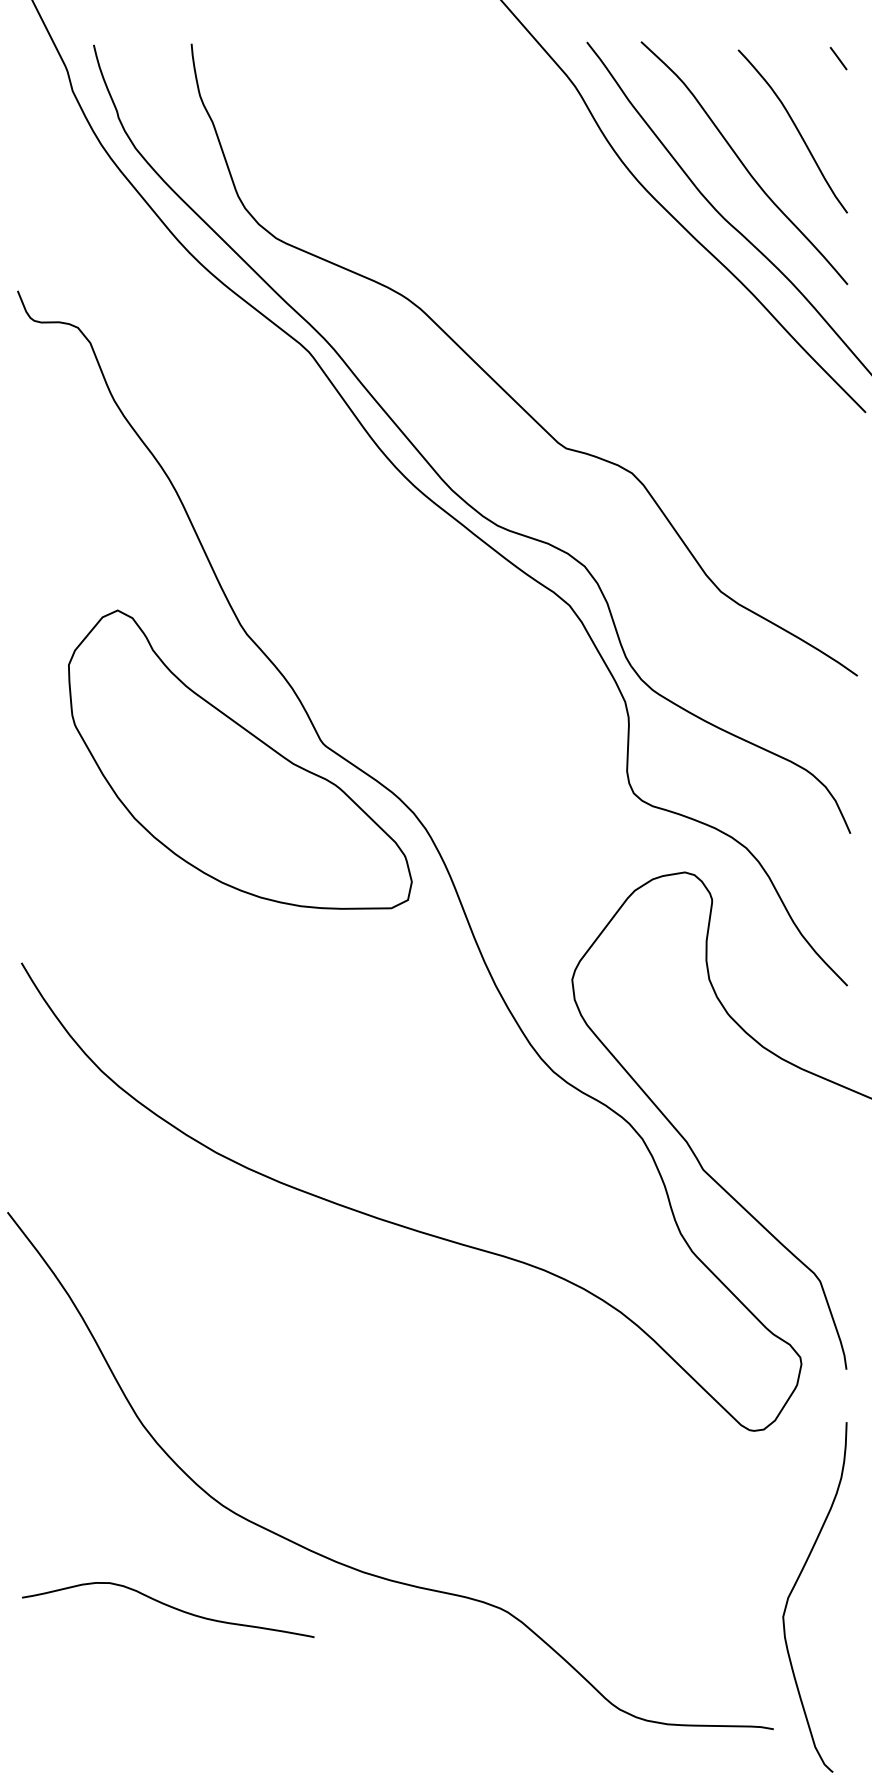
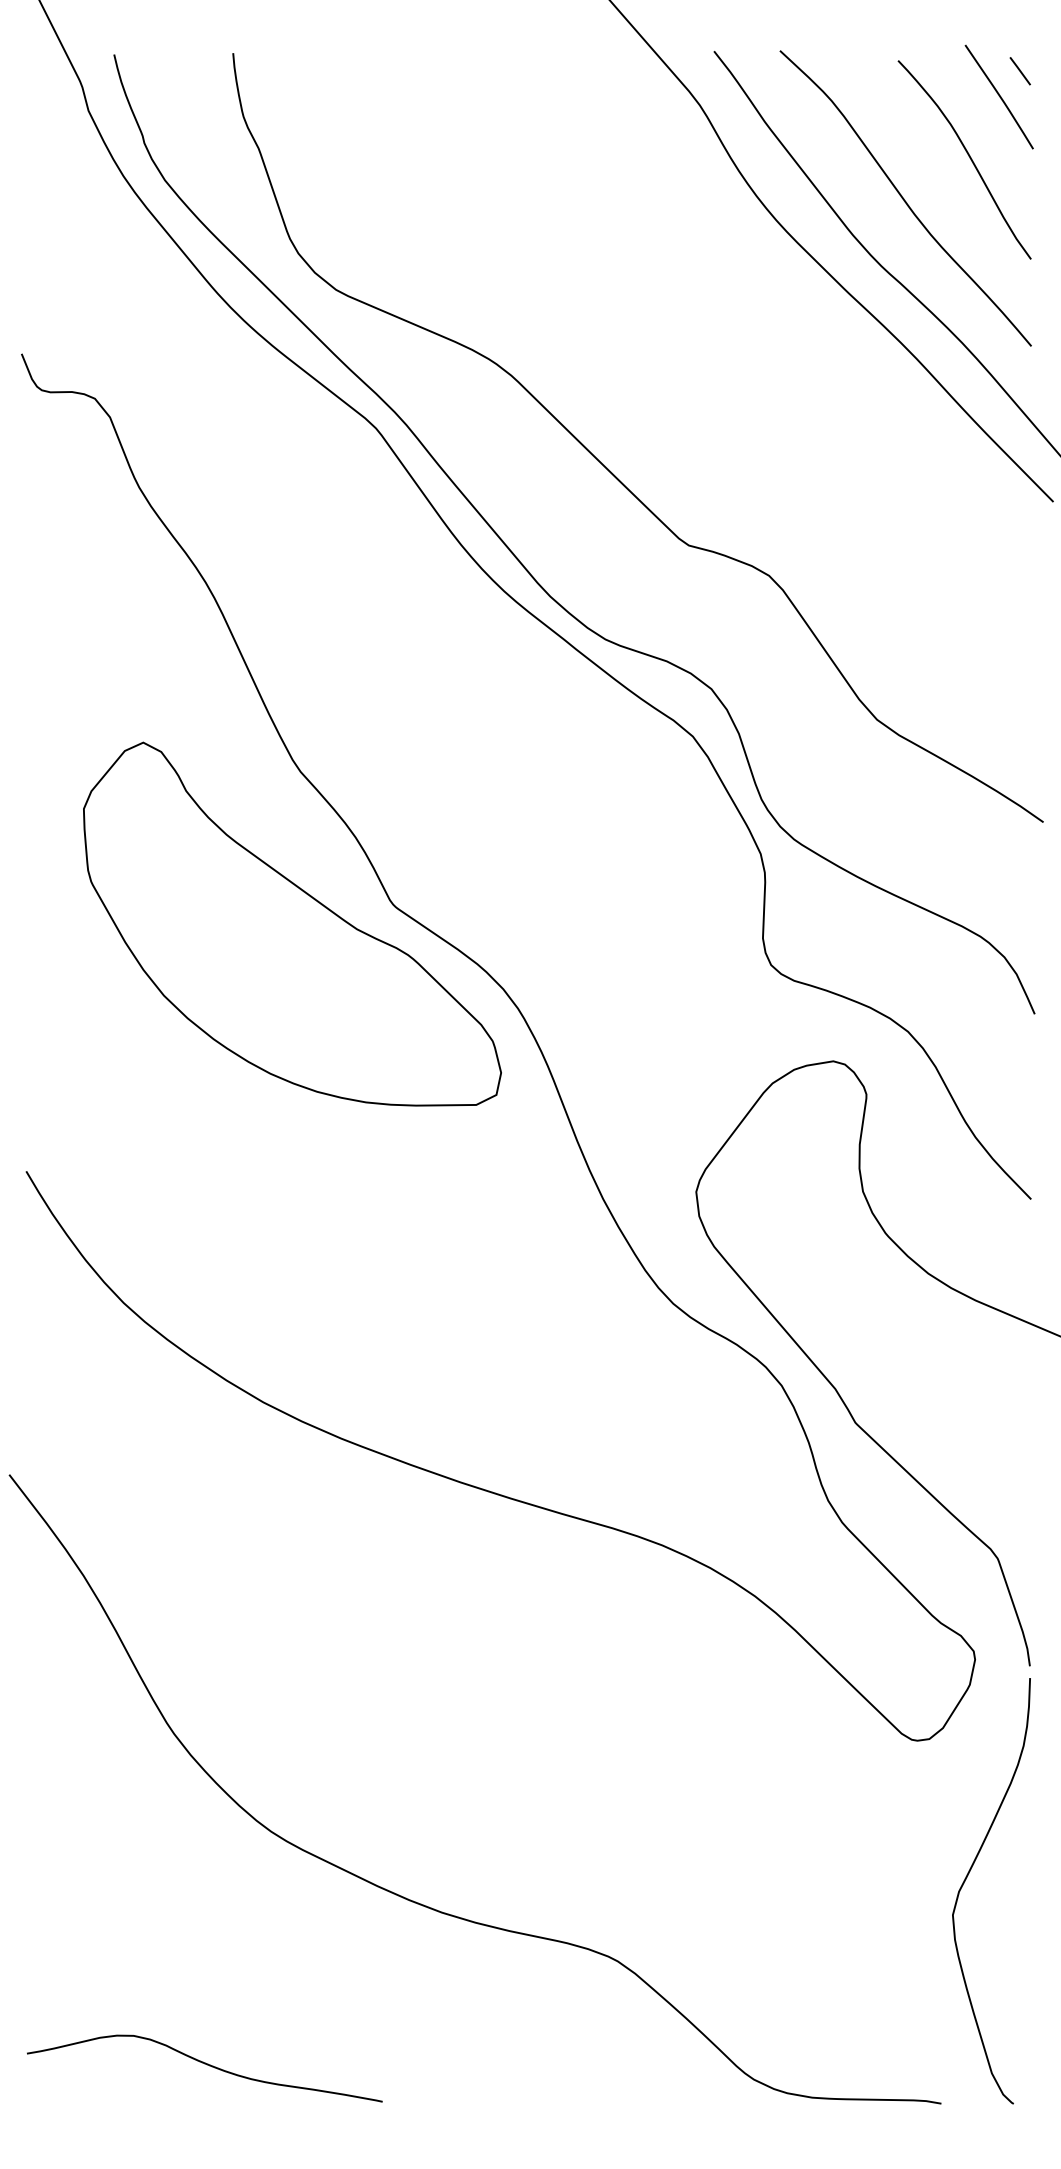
curve: (820, 78) -> (998, 95), added
curve: (794, 1587) -> (966, 1879), moved
curve: (168, 1606) -> (204, 2064), moved

